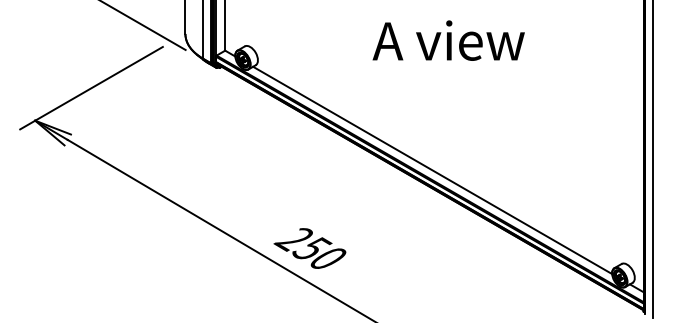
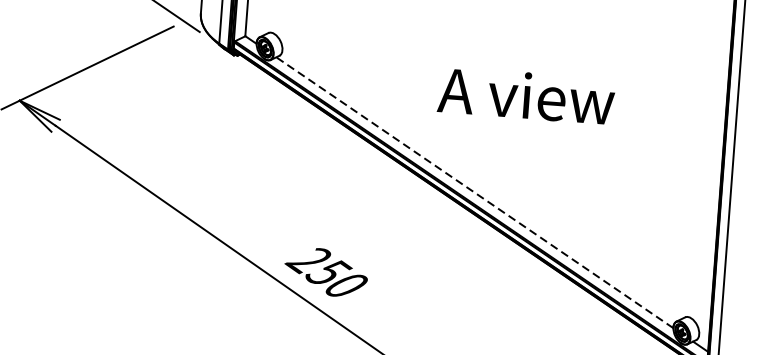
text: (448, 40) -> (526, 95), moved
line: (432, 170) -> (474, 192), solid -> dashed

